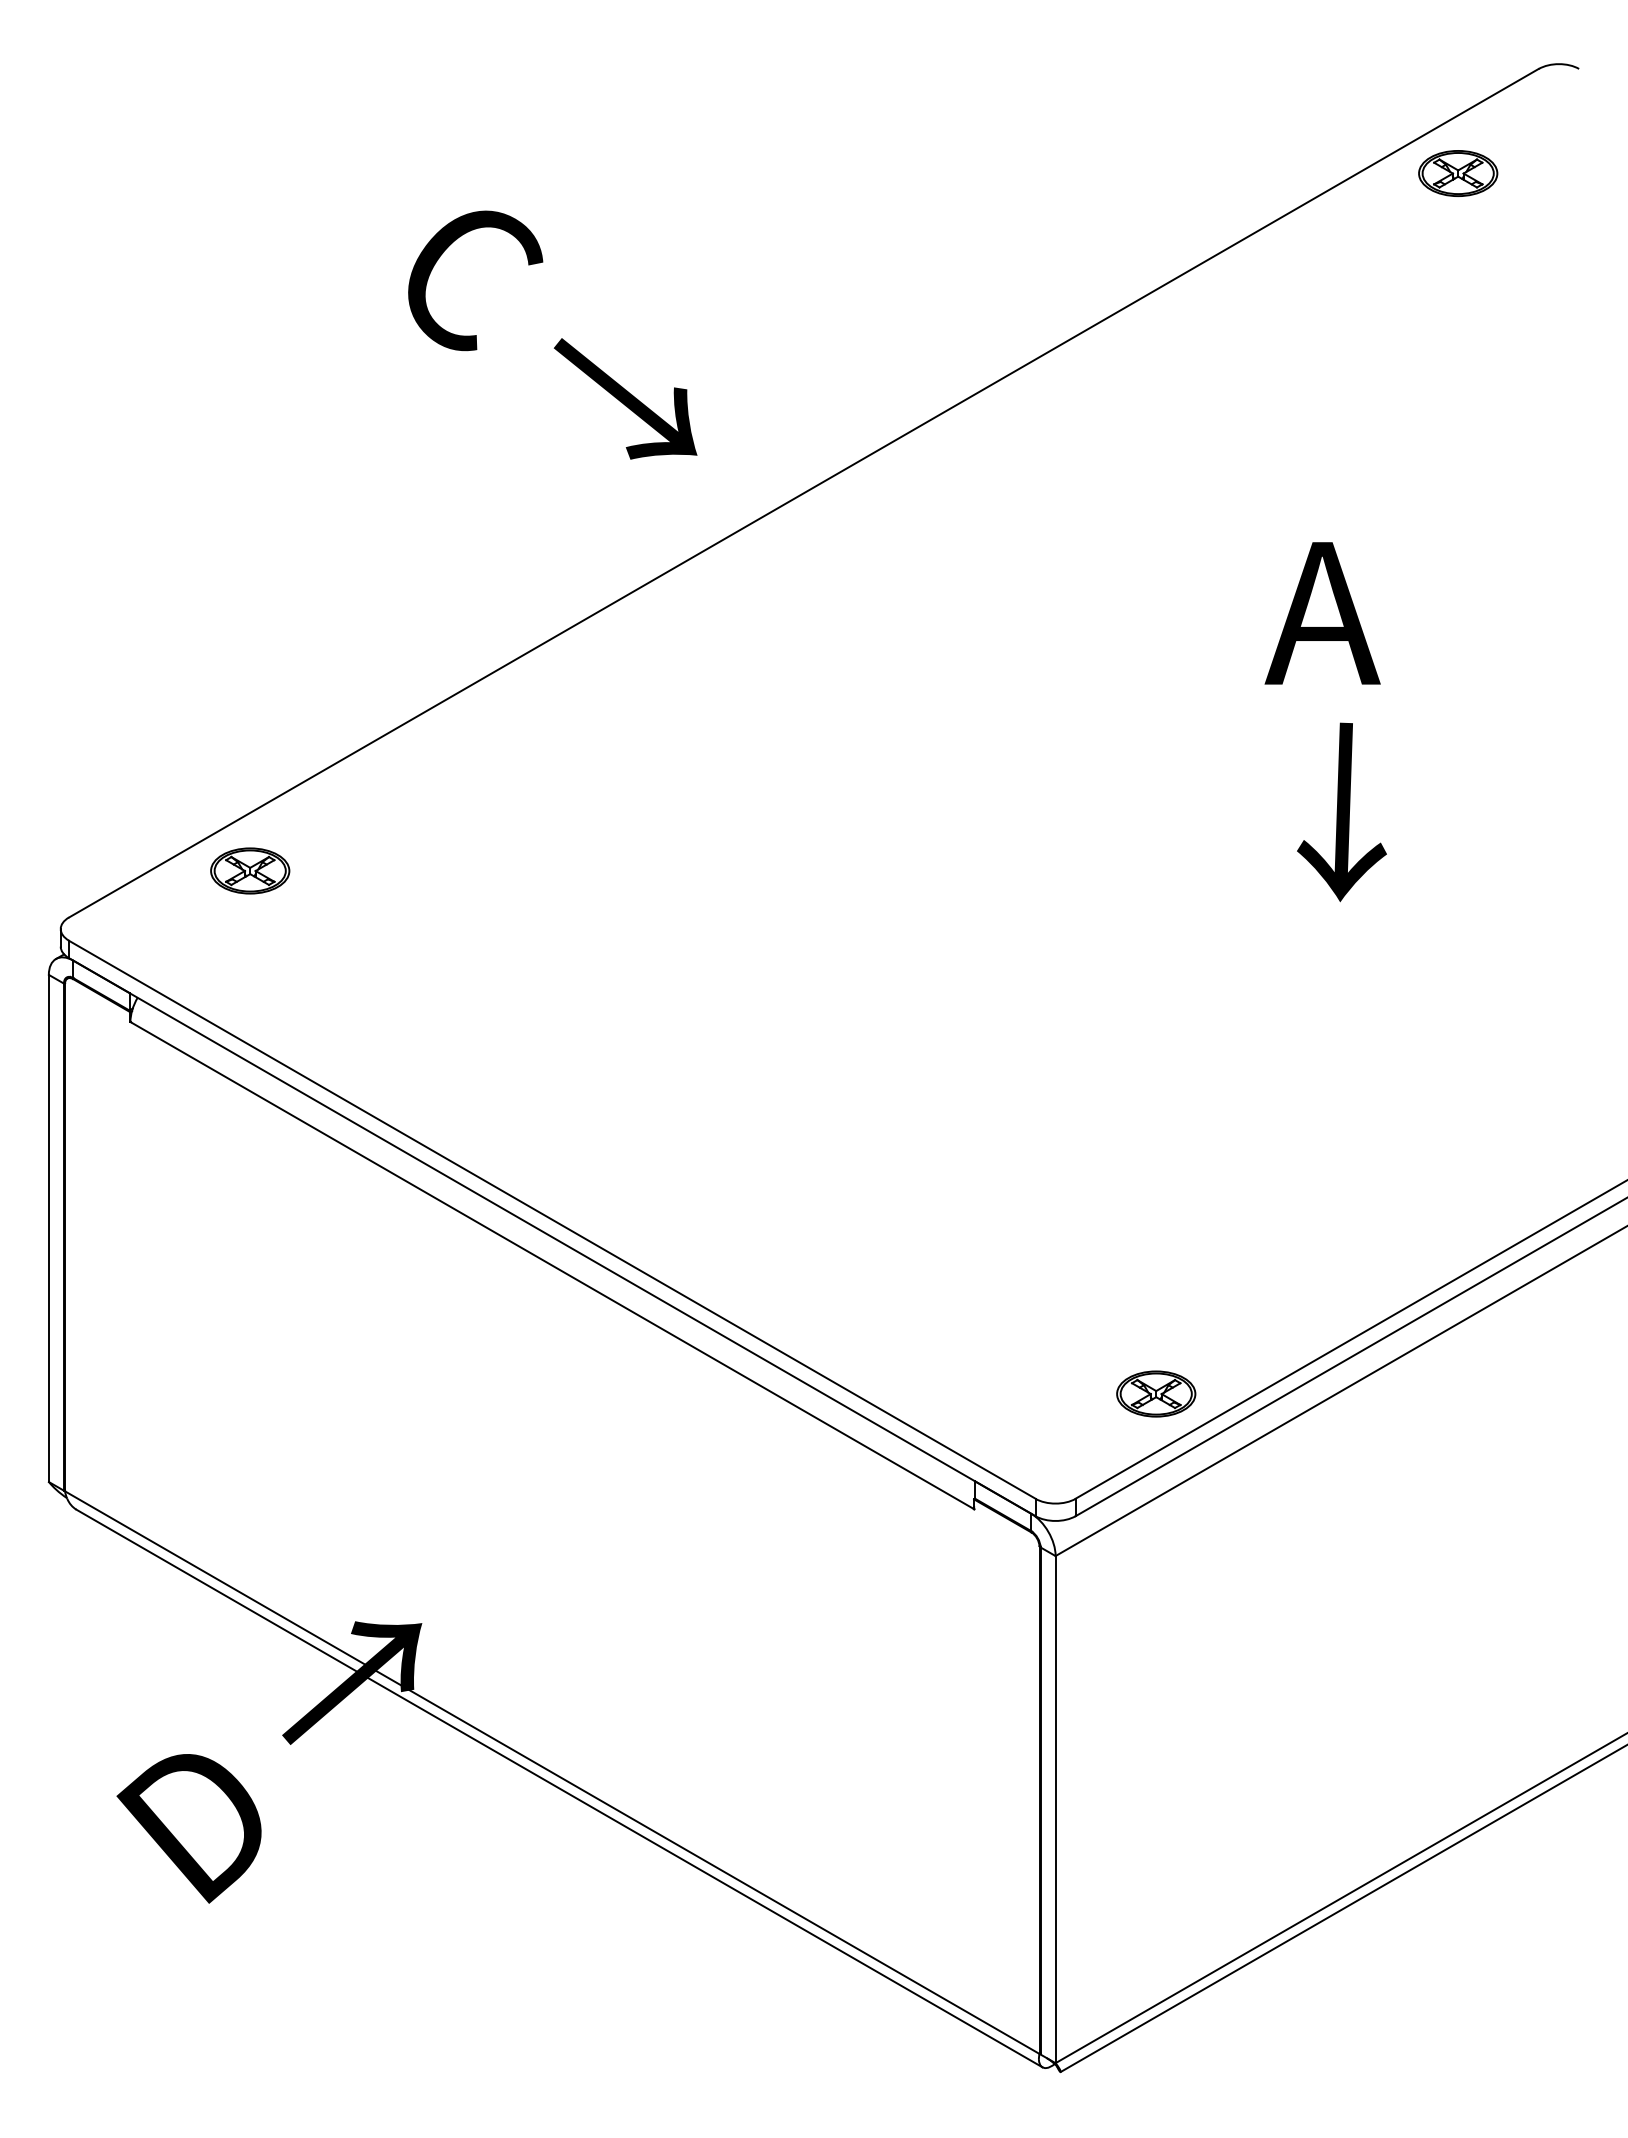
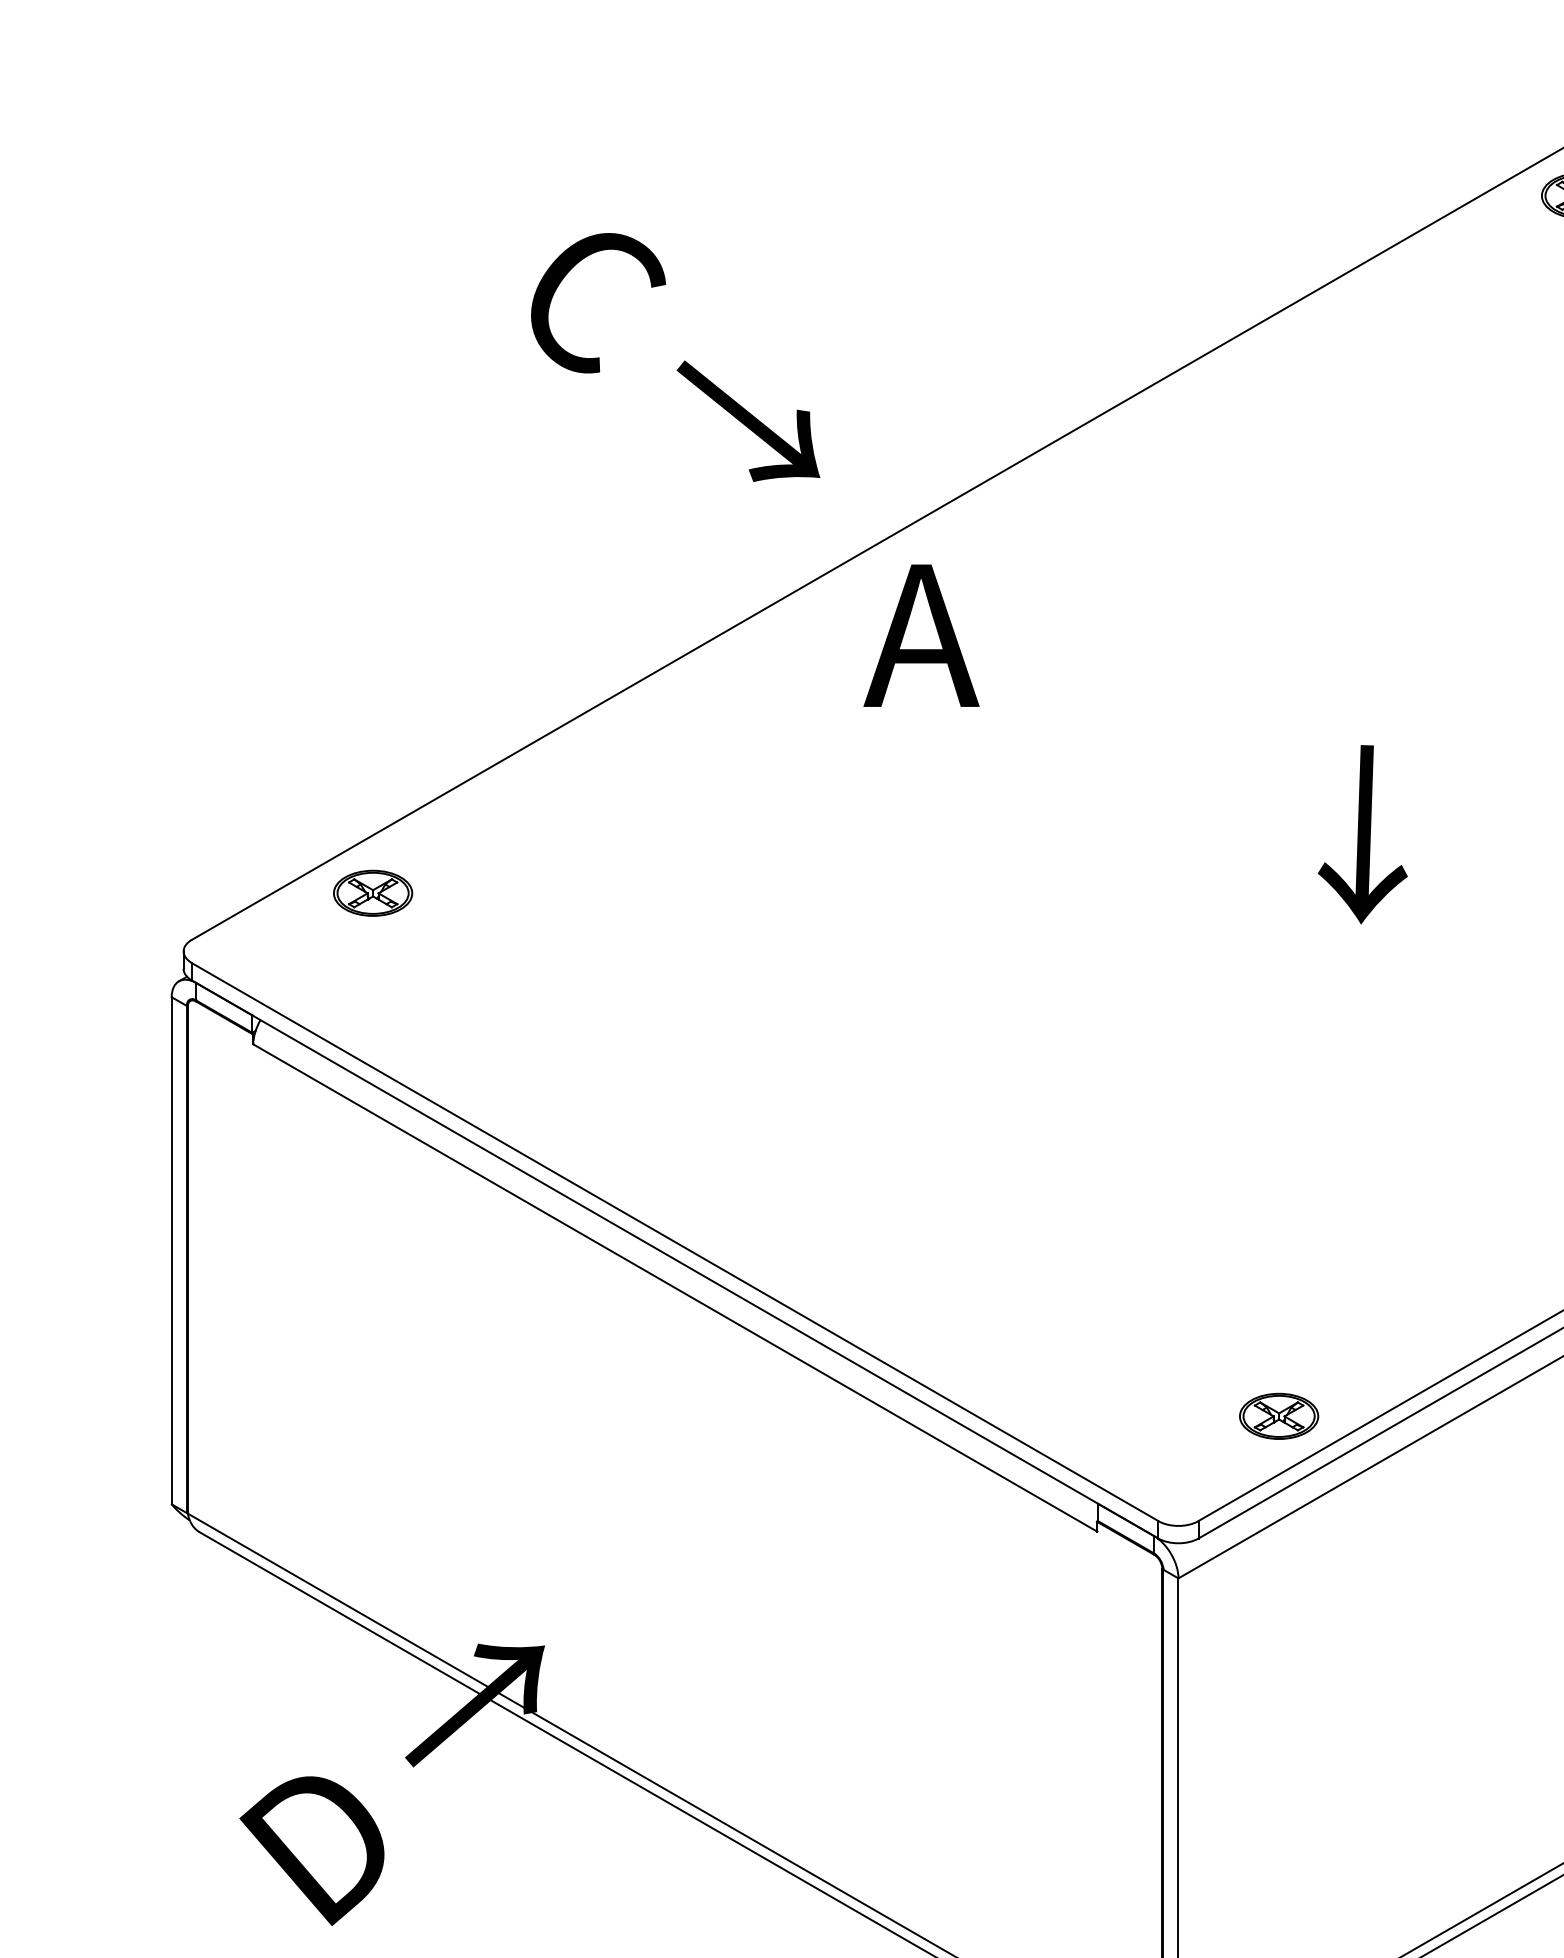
text: (1322, 613) -> (921, 635), moved
text: (1341, 812) -> (1362, 834), moved

